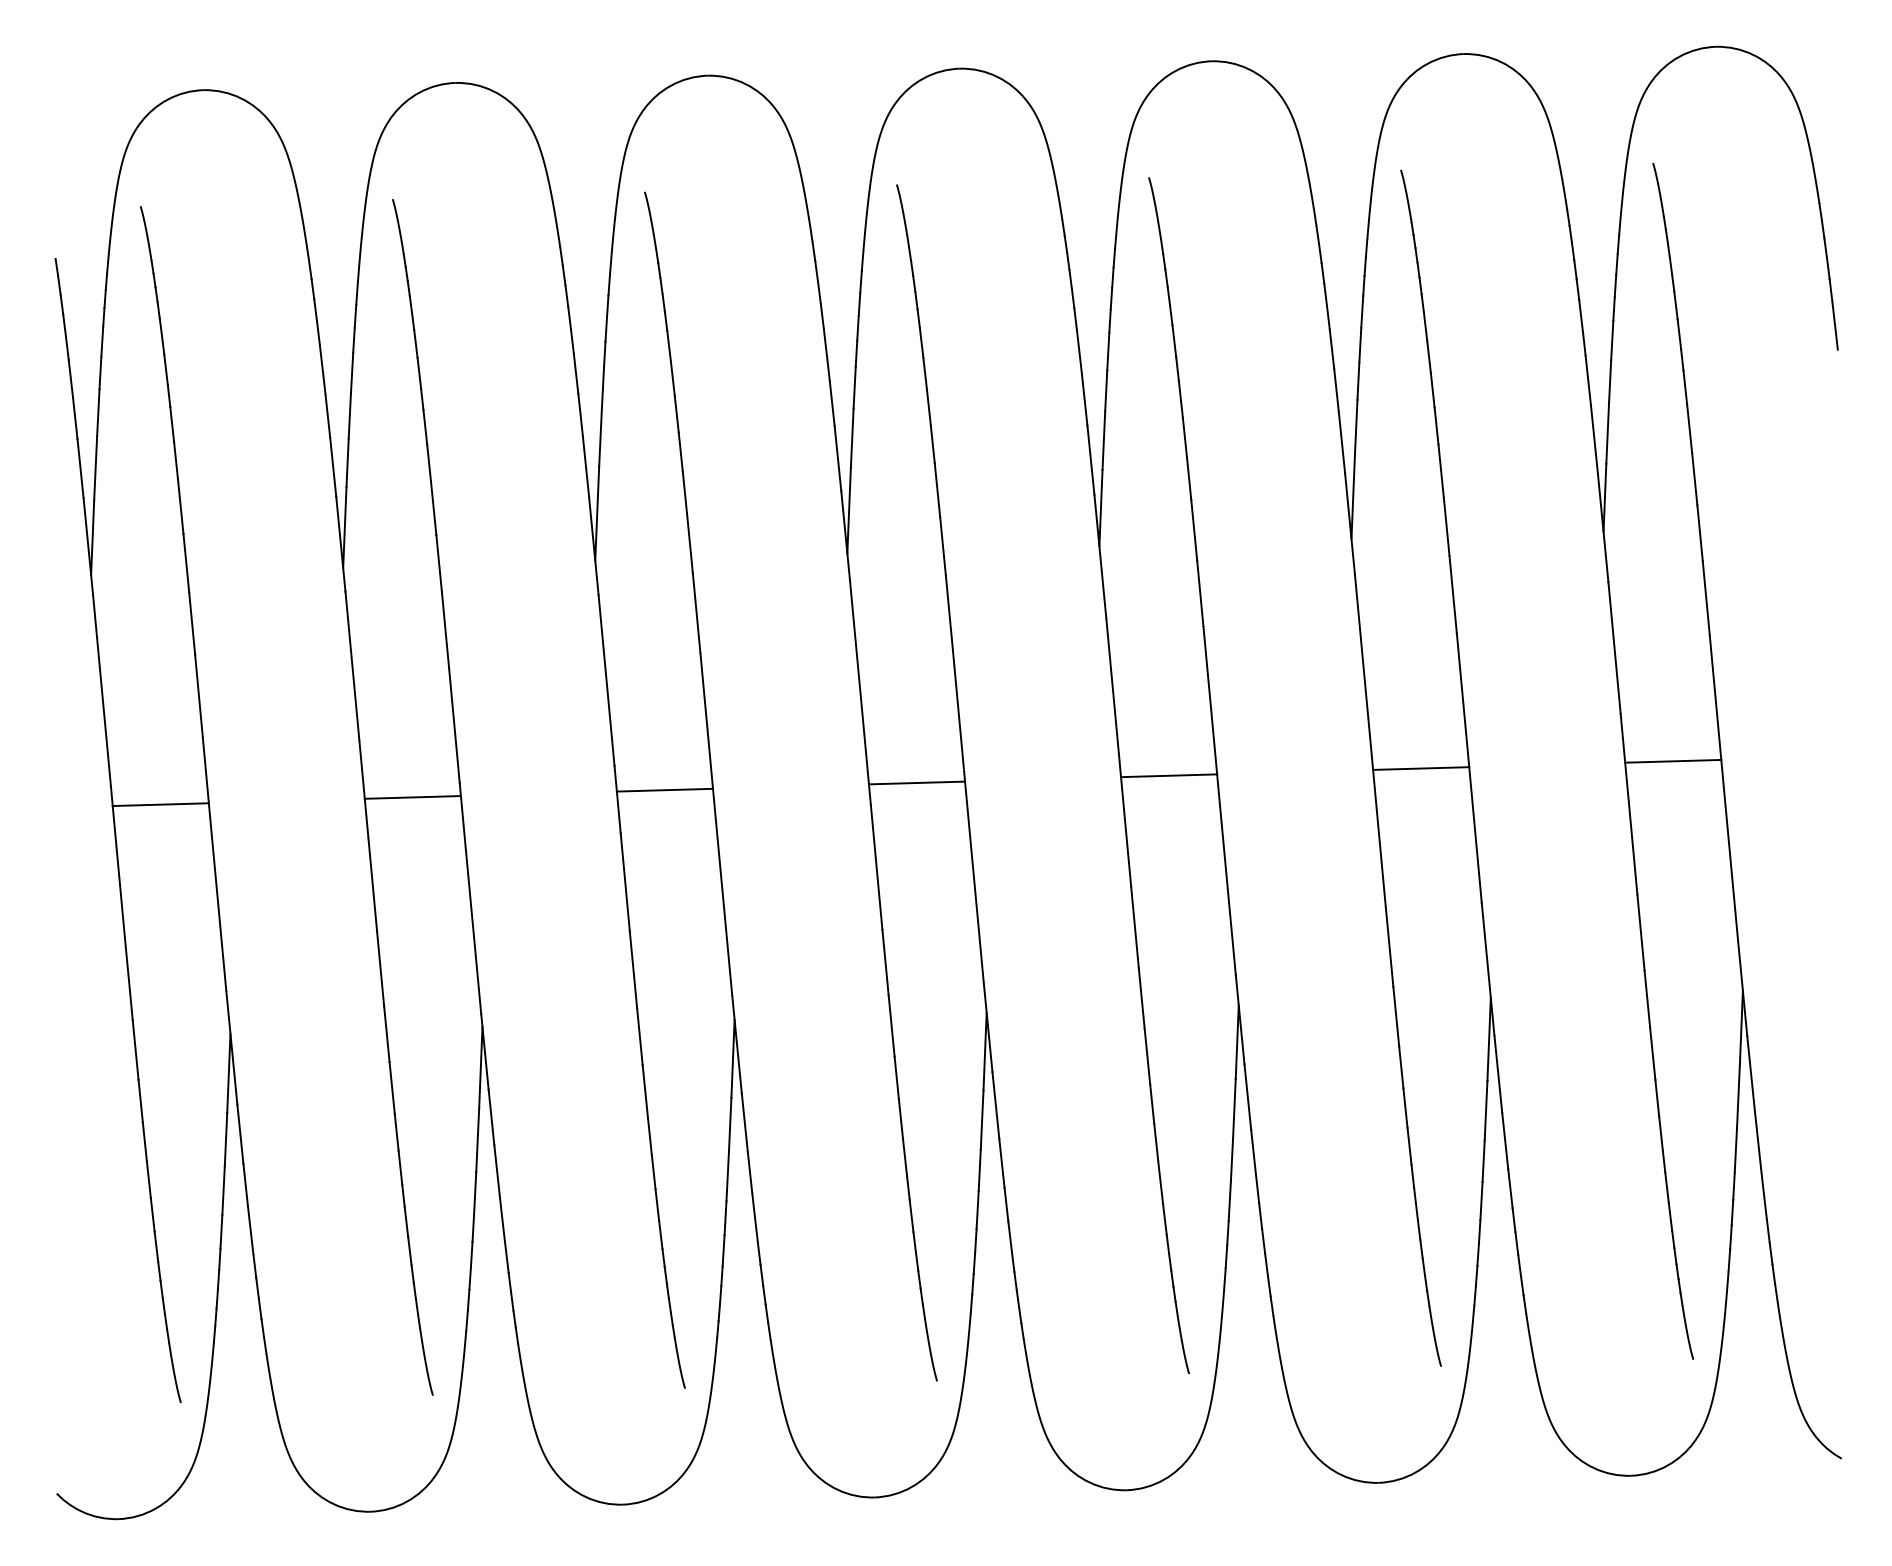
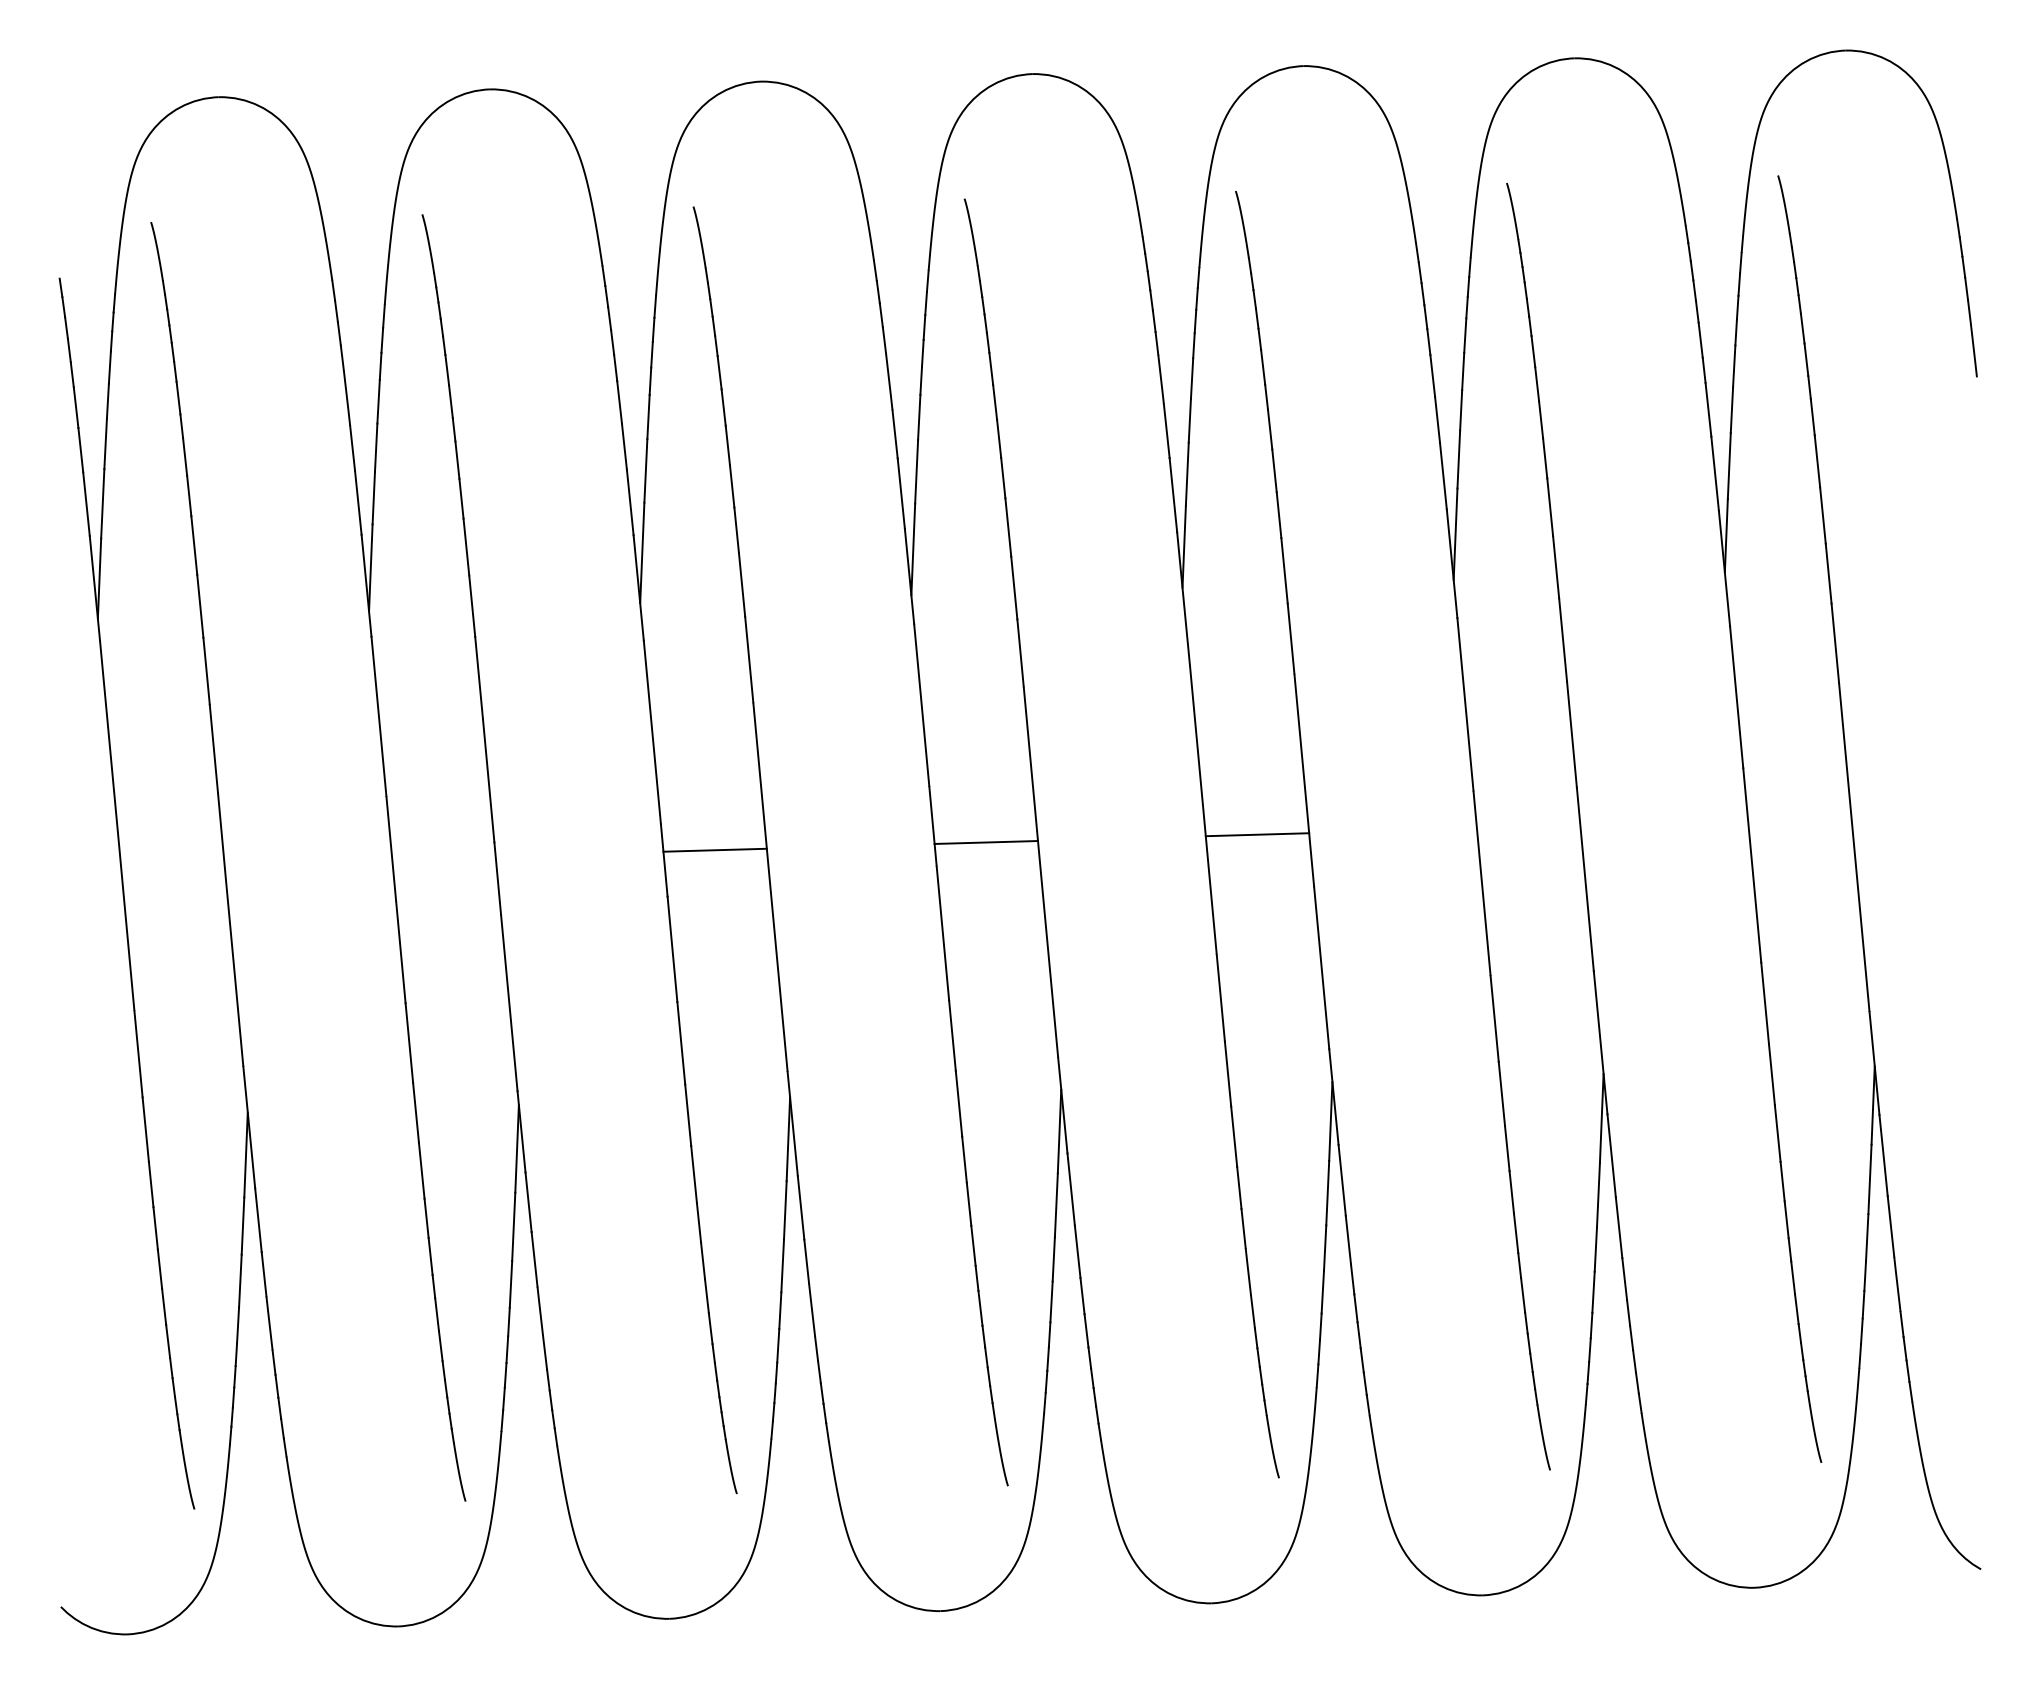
line: (1672, 760) -> (1799, 818), removed
line: (1421, 768) -> (1528, 826), removed
line: (412, 796) -> (443, 857), removed
line: (160, 804) -> (172, 865), removed

